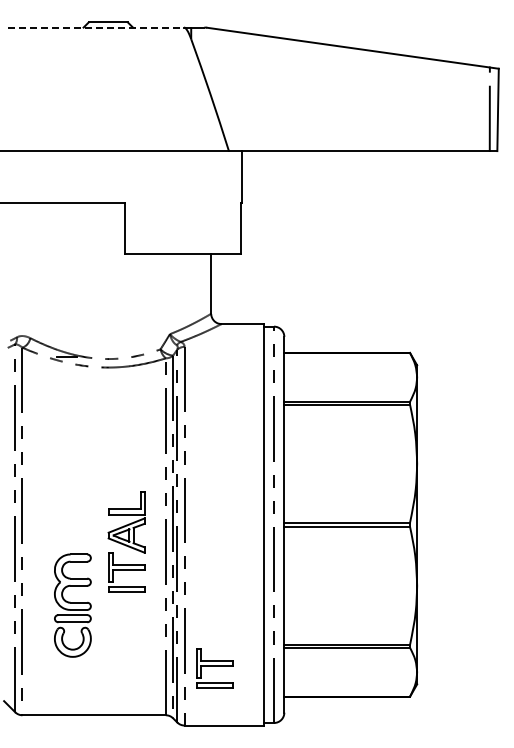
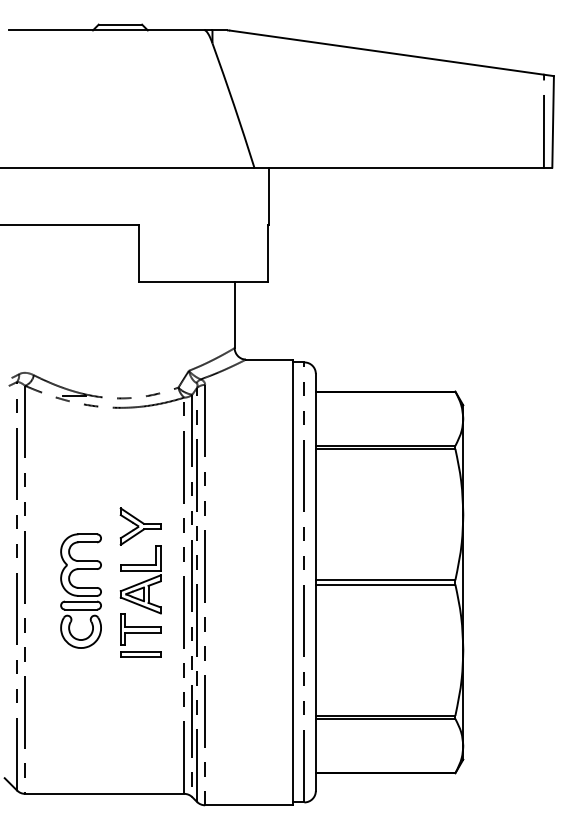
line: (96, 27) -> (107, 30), dashed -> solid
part: (126, 474) -> (140, 526), added
part: (72, 605) -> (80, 590), moved
part: (214, 668) -> (238, 741), removed

